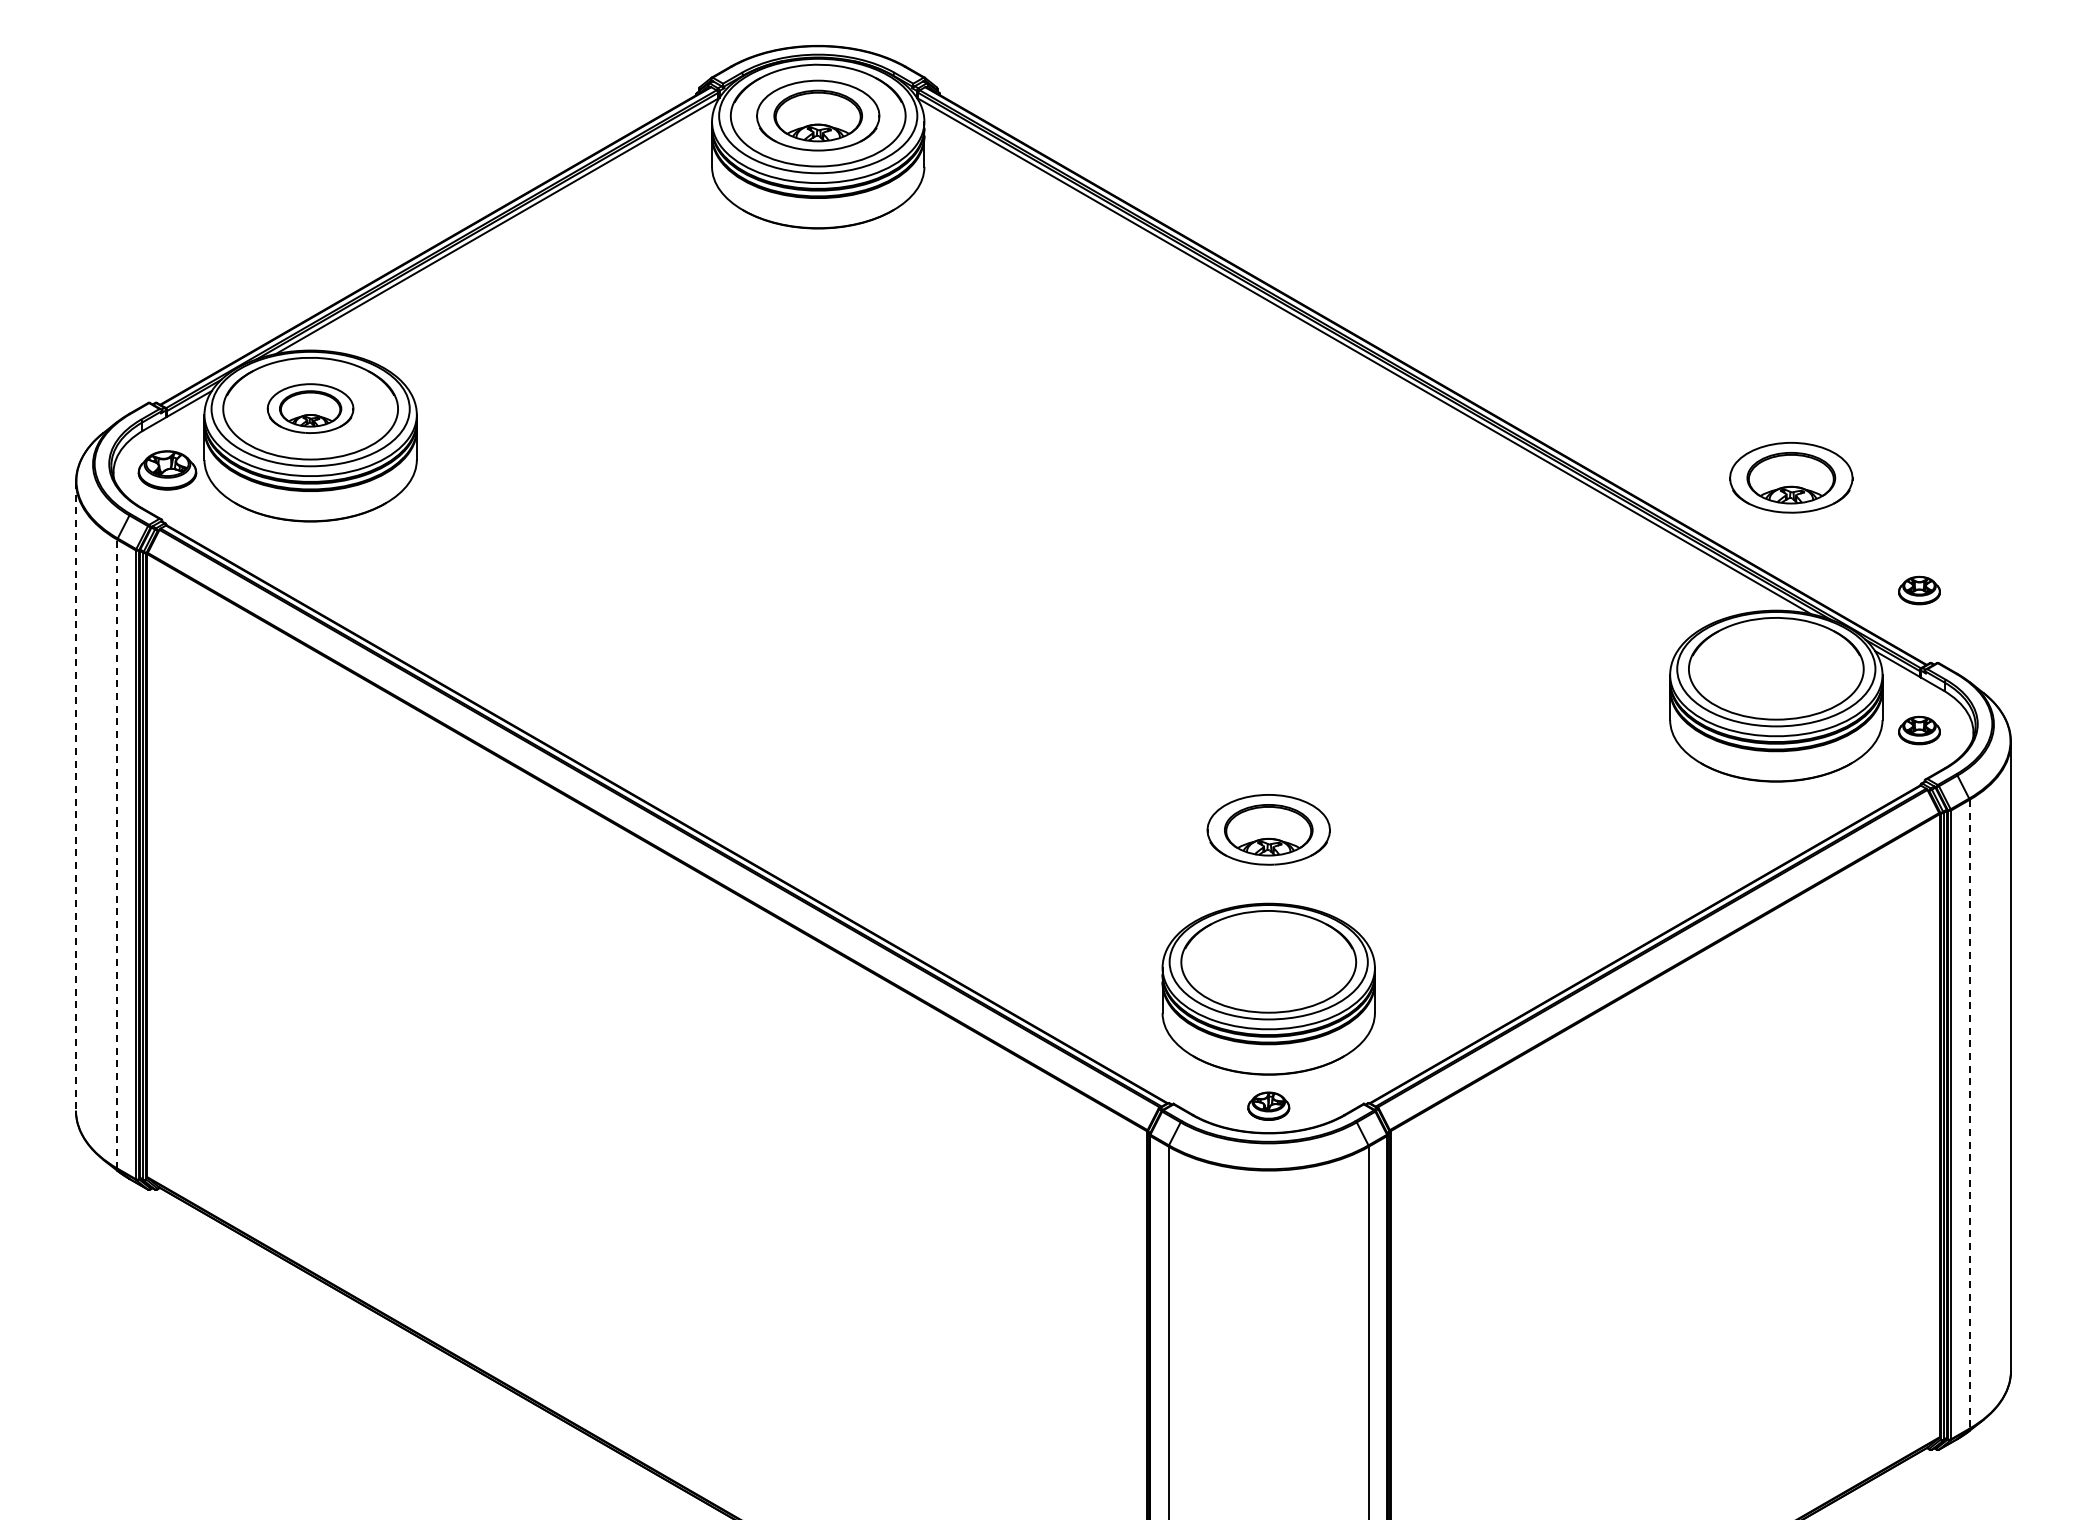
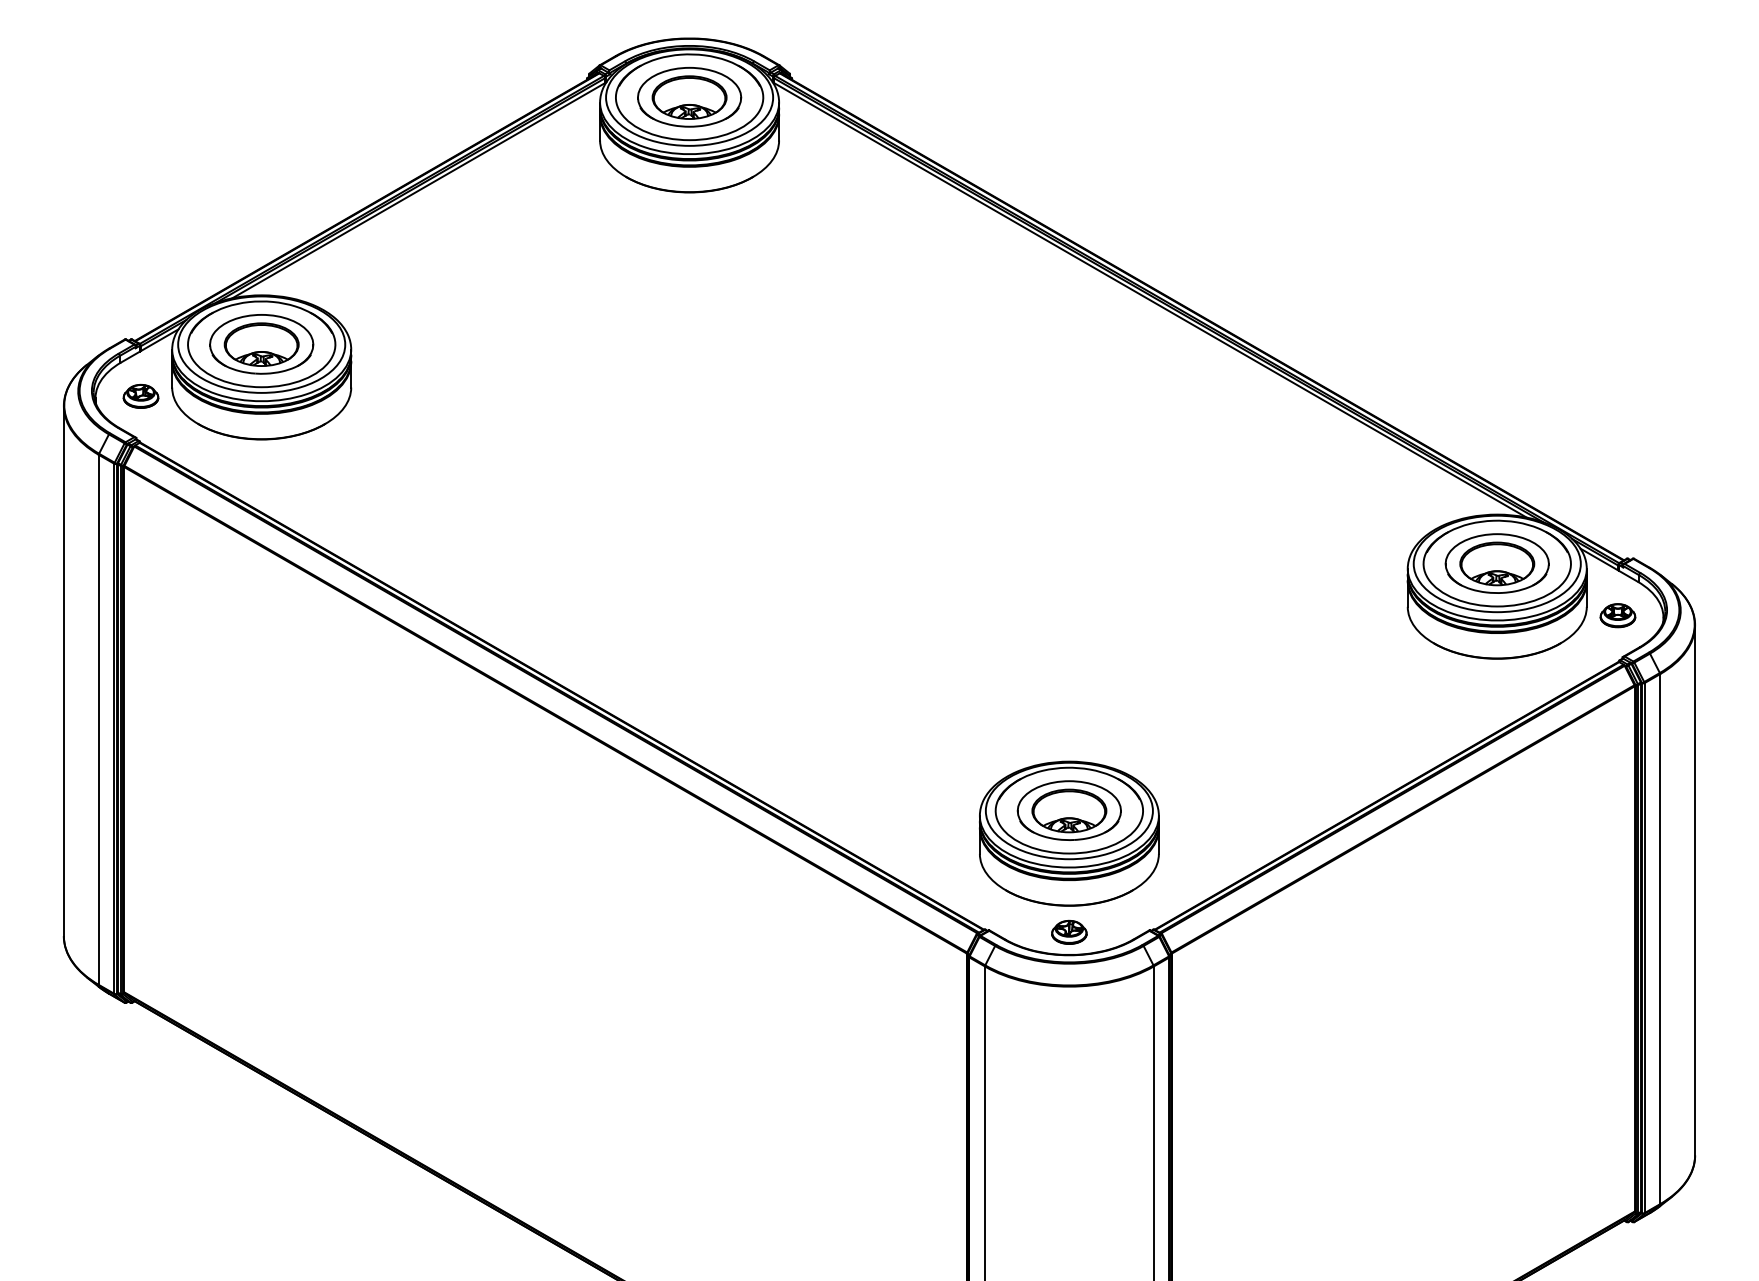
part: (310, 408) -> (261, 344), size x1.43
part: (167, 470) -> (141, 396), size x0.71
part: (1791, 477) -> (1497, 563), moved
part: (1919, 590) -> (1617, 497), removed
line: (75, 796) -> (63, 671), dashed -> solid
part: (1268, 829) -> (1069, 810), moved
line: (117, 853) -> (98, 719), dashed -> solid
line: (1969, 1114) -> (1660, 939), dashed -> solid

